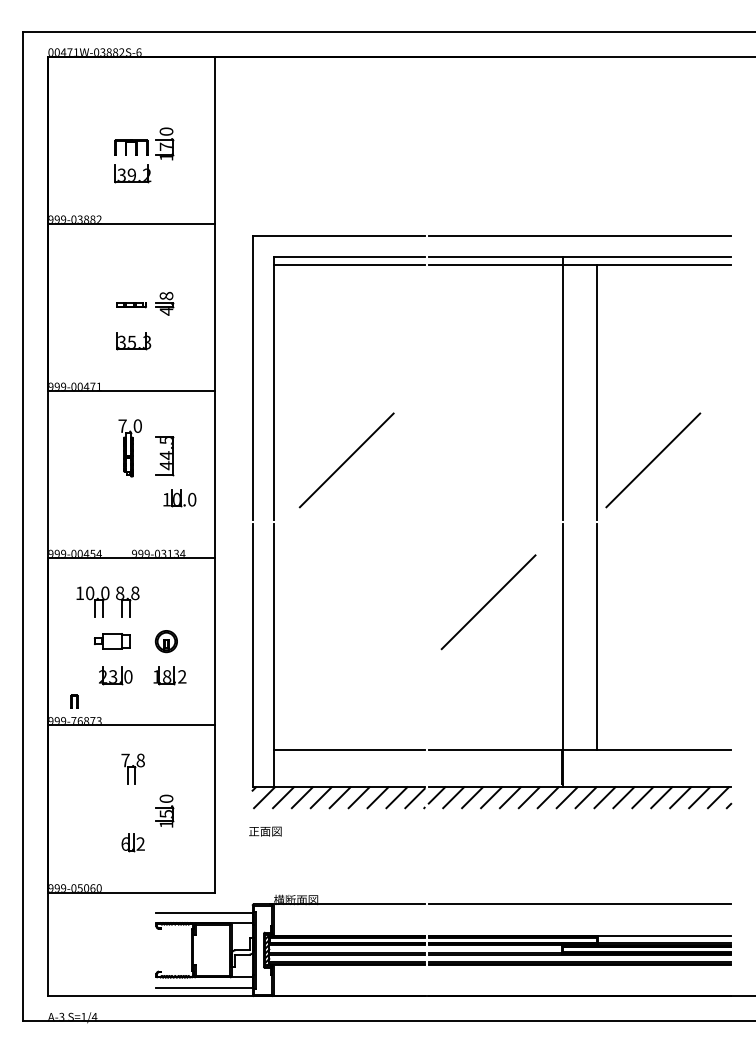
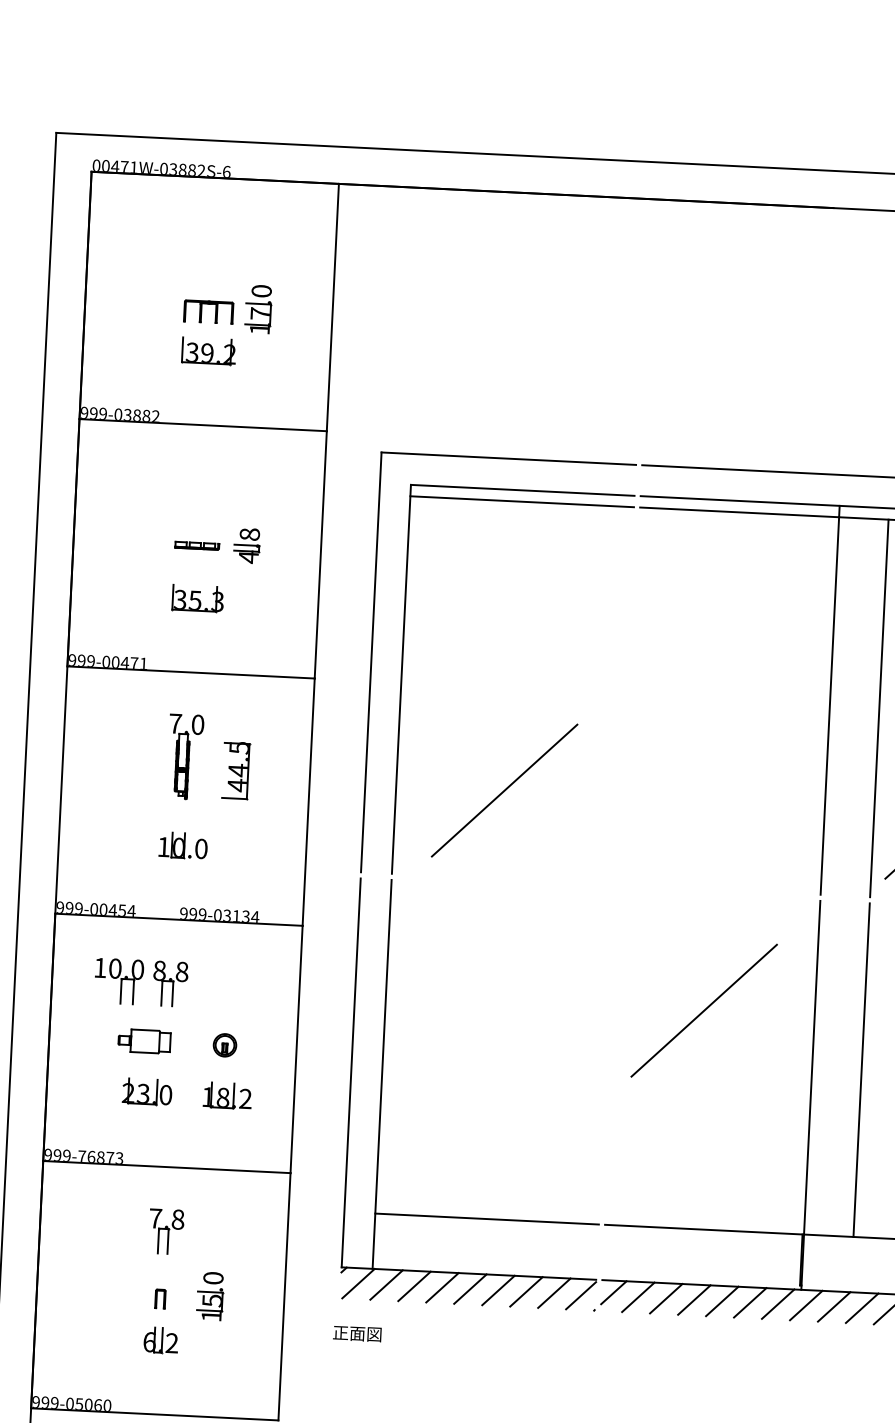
part: (179, 498) -> (182, 846), moved
part: (166, 640) -> (224, 1044), size x0.71
part: (74, 701) -> (160, 1298), moved

